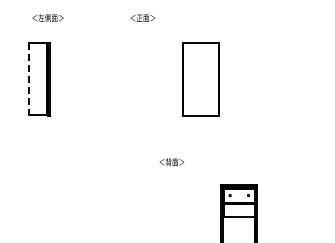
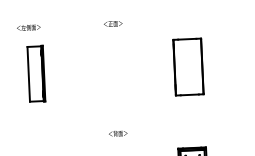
text: (47, 17) -> (28, 27), moved
line: (29, 79) -> (28, 74), dashed -> solid
part: (200, 79) -> (188, 67), moved
text: (171, 162) -> (117, 133), moved

